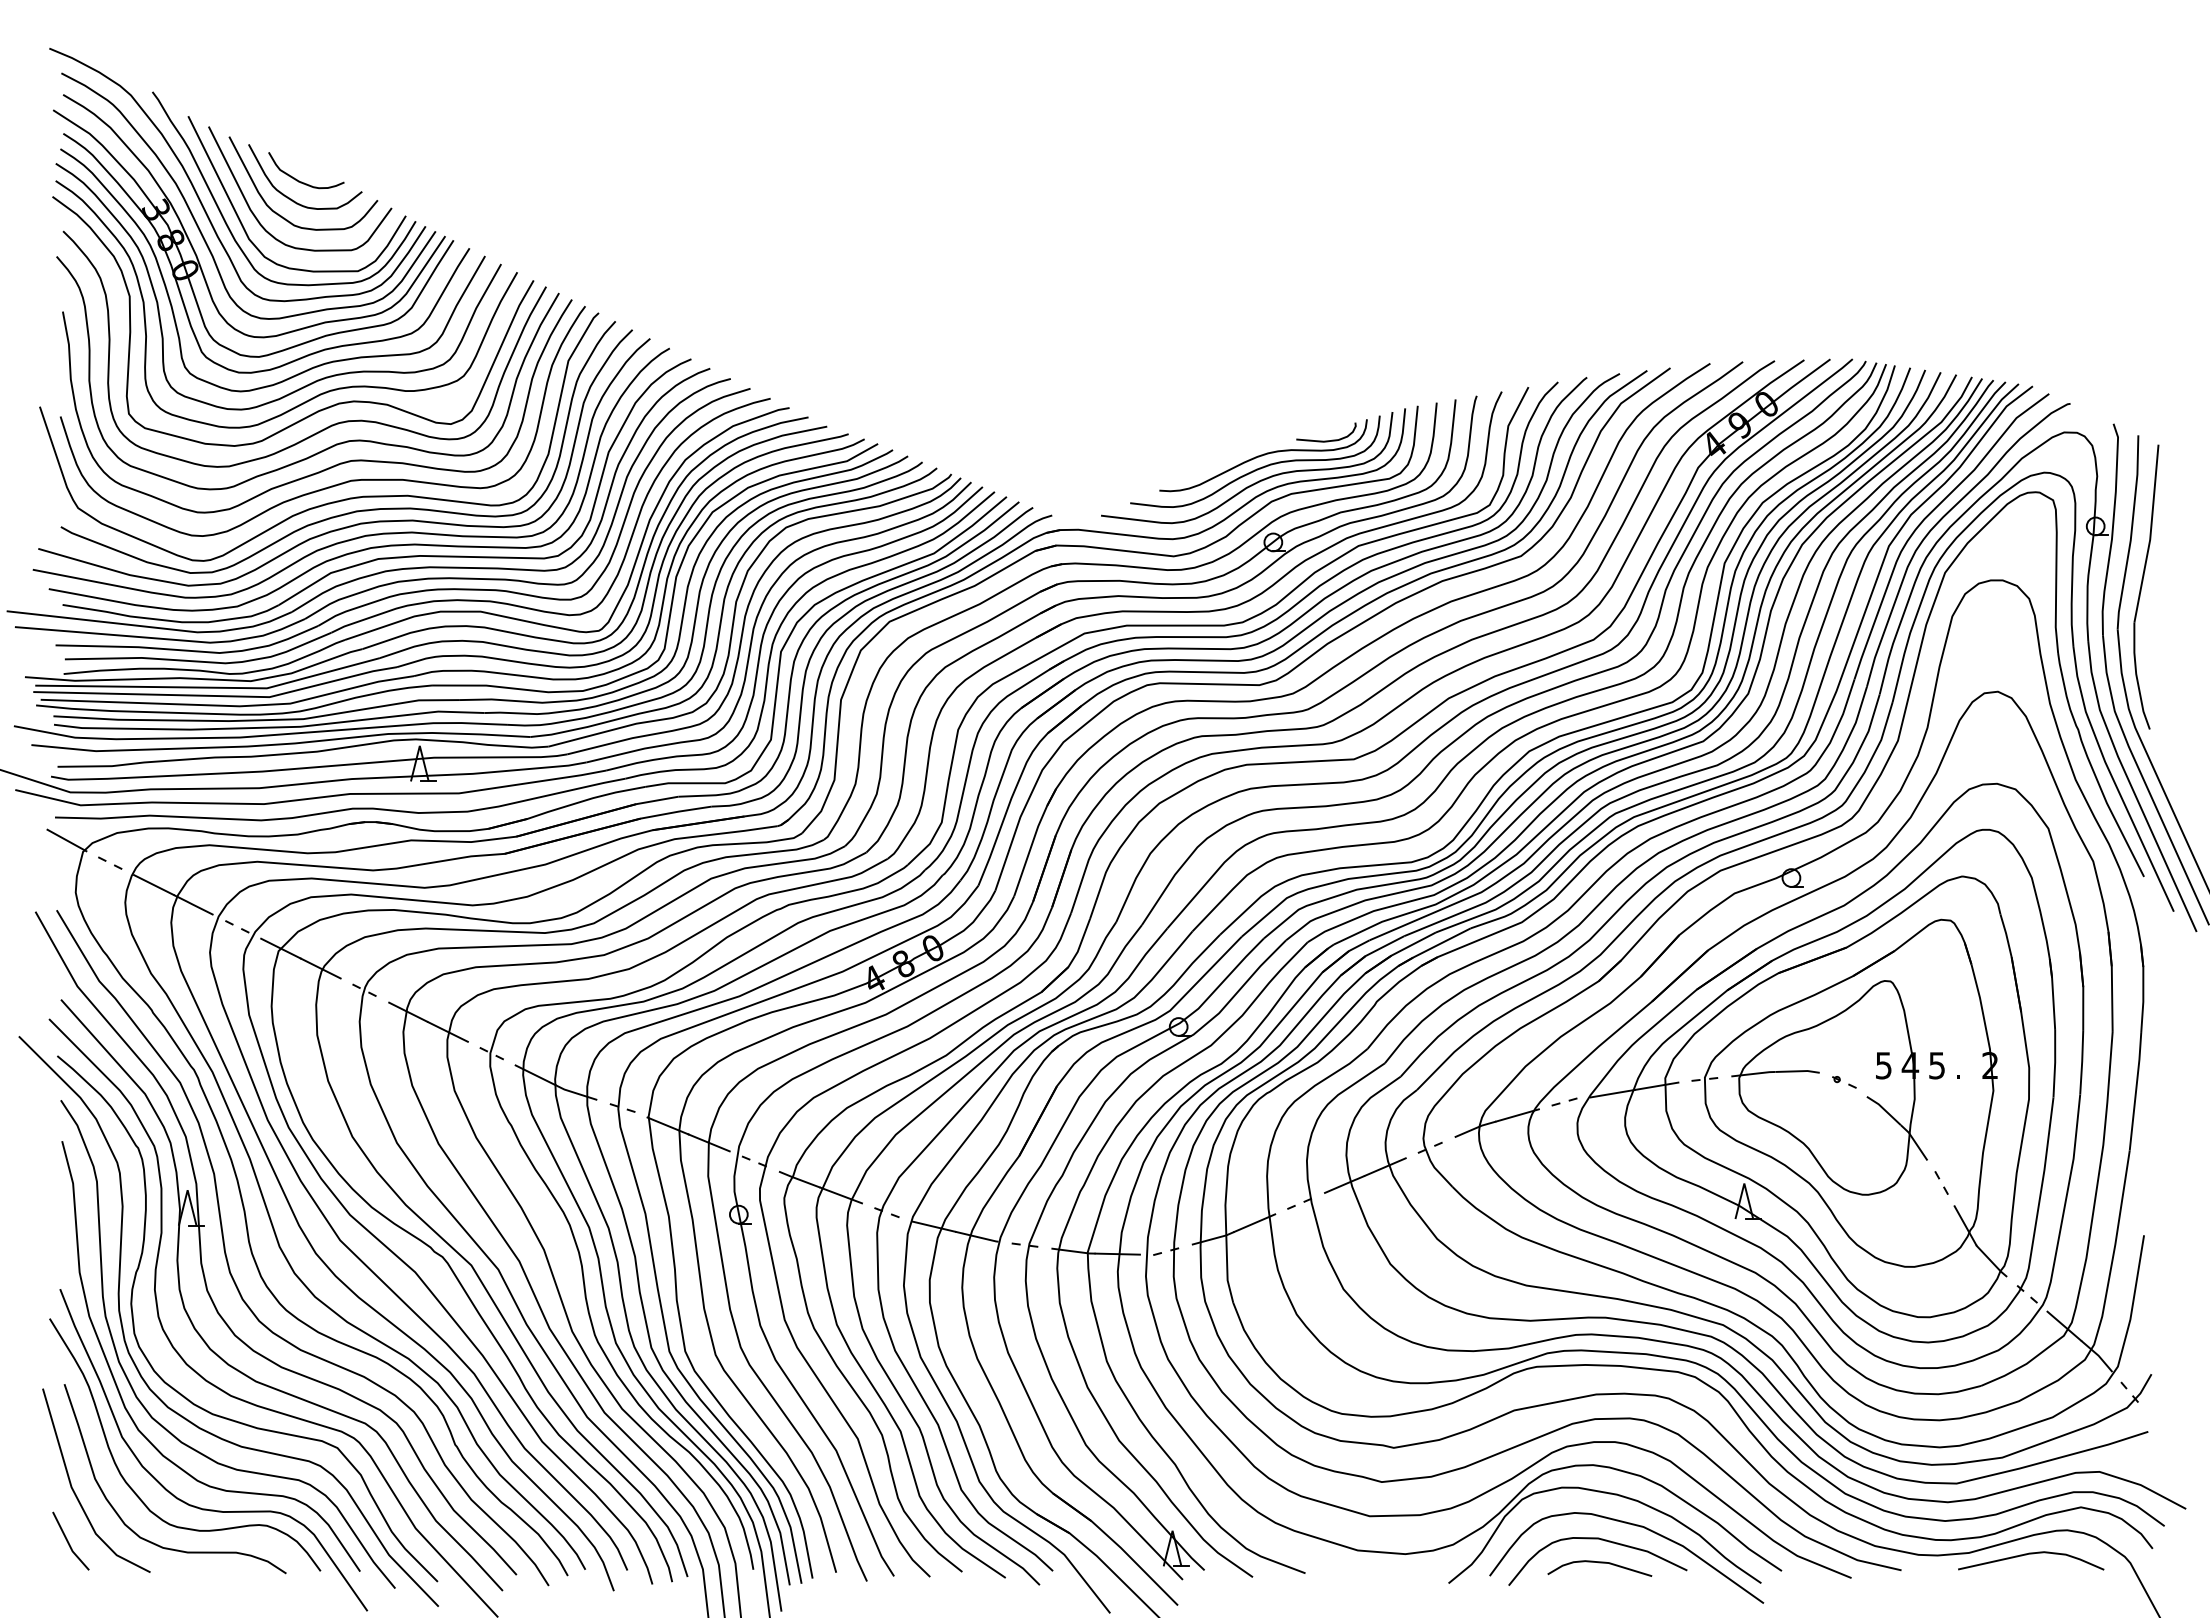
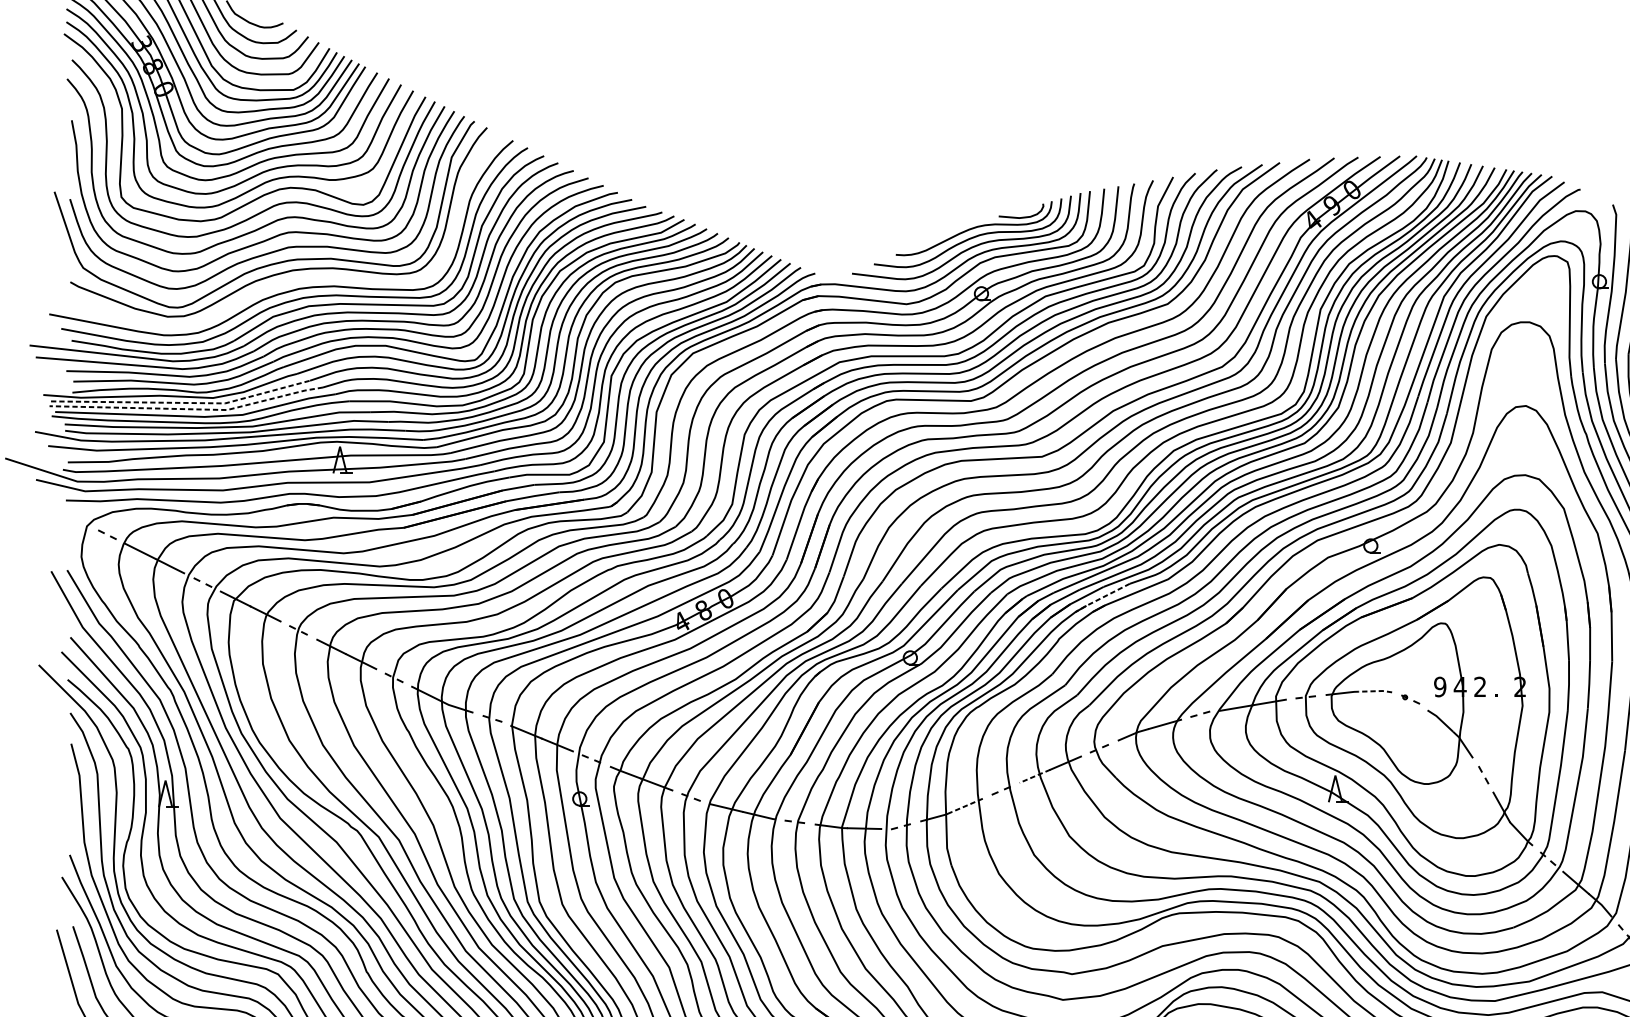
curve: (356, 523) -> (292, 279), removed
line: (210, 687) -> (182, 402), solid -> dashed
line: (217, 696) -> (188, 409), solid -> dashed
line: (66, 840) -> (74, 517), removed
line: (1433, 947) -> (1101, 598), solid -> dashed
text: (1883, 1065) -> (1440, 686), 5 -> 9
text: (1936, 1065) -> (1479, 686), 5 -> 2
line: (1797, 1071) -> (1375, 691), solid -> dashed
line: (1345, 1184) -> (1035, 776), solid -> dashed
line: (1254, 1223) -> (967, 805), solid -> dashed

